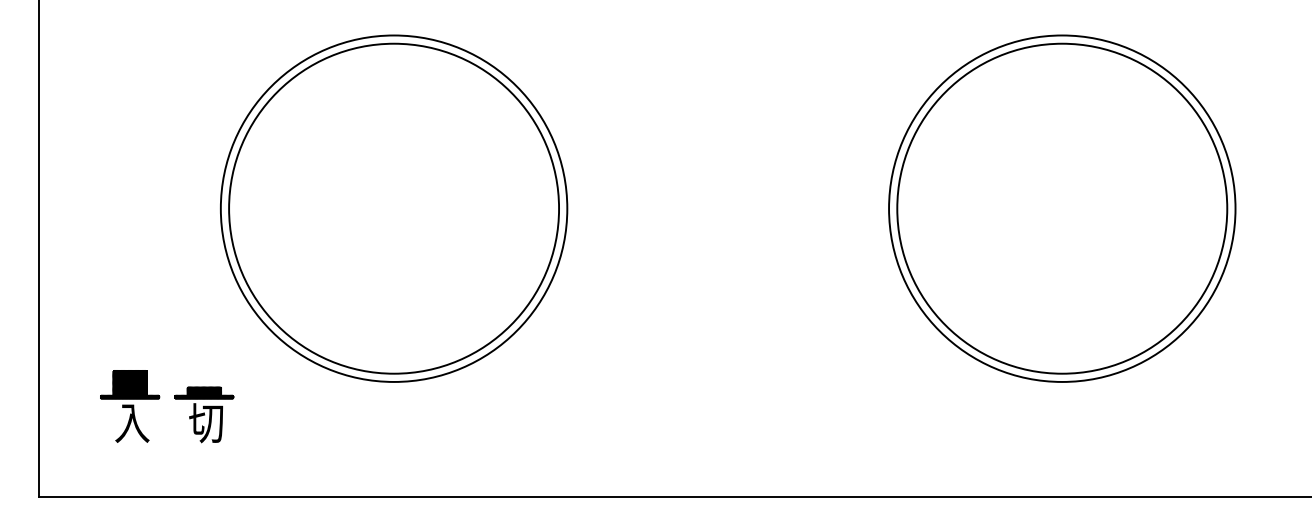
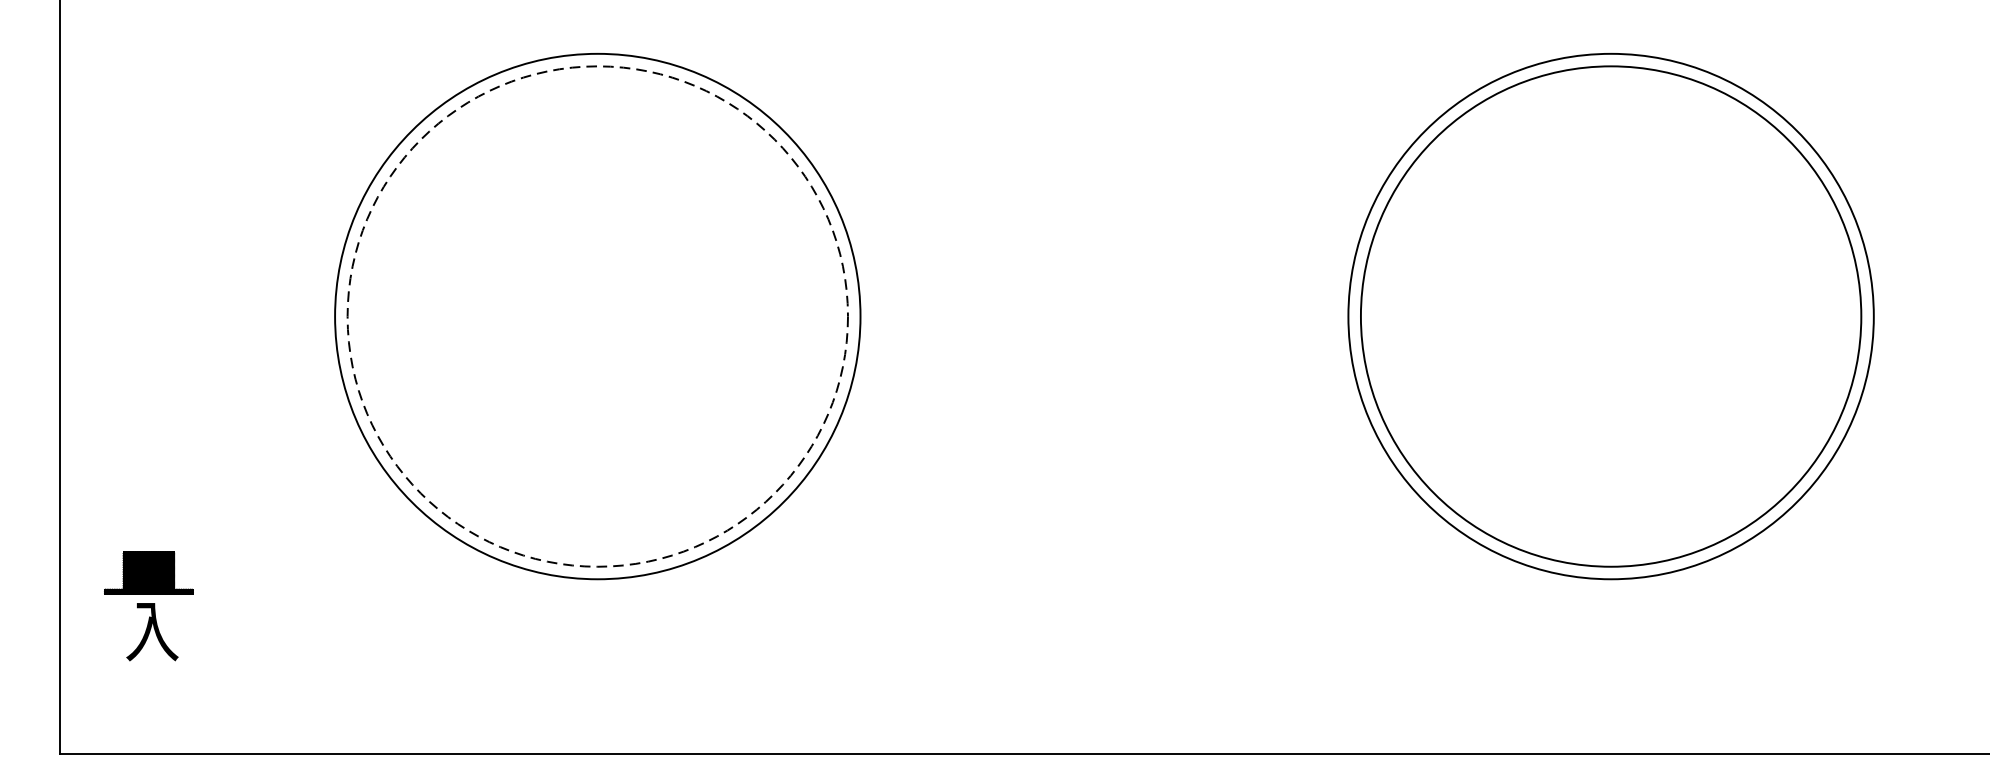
circle: (394, 208) -> (598, 316), solid -> dashed
part: (130, 406) -> (149, 605), moved
part: (204, 414) -> (310, 628), removed

